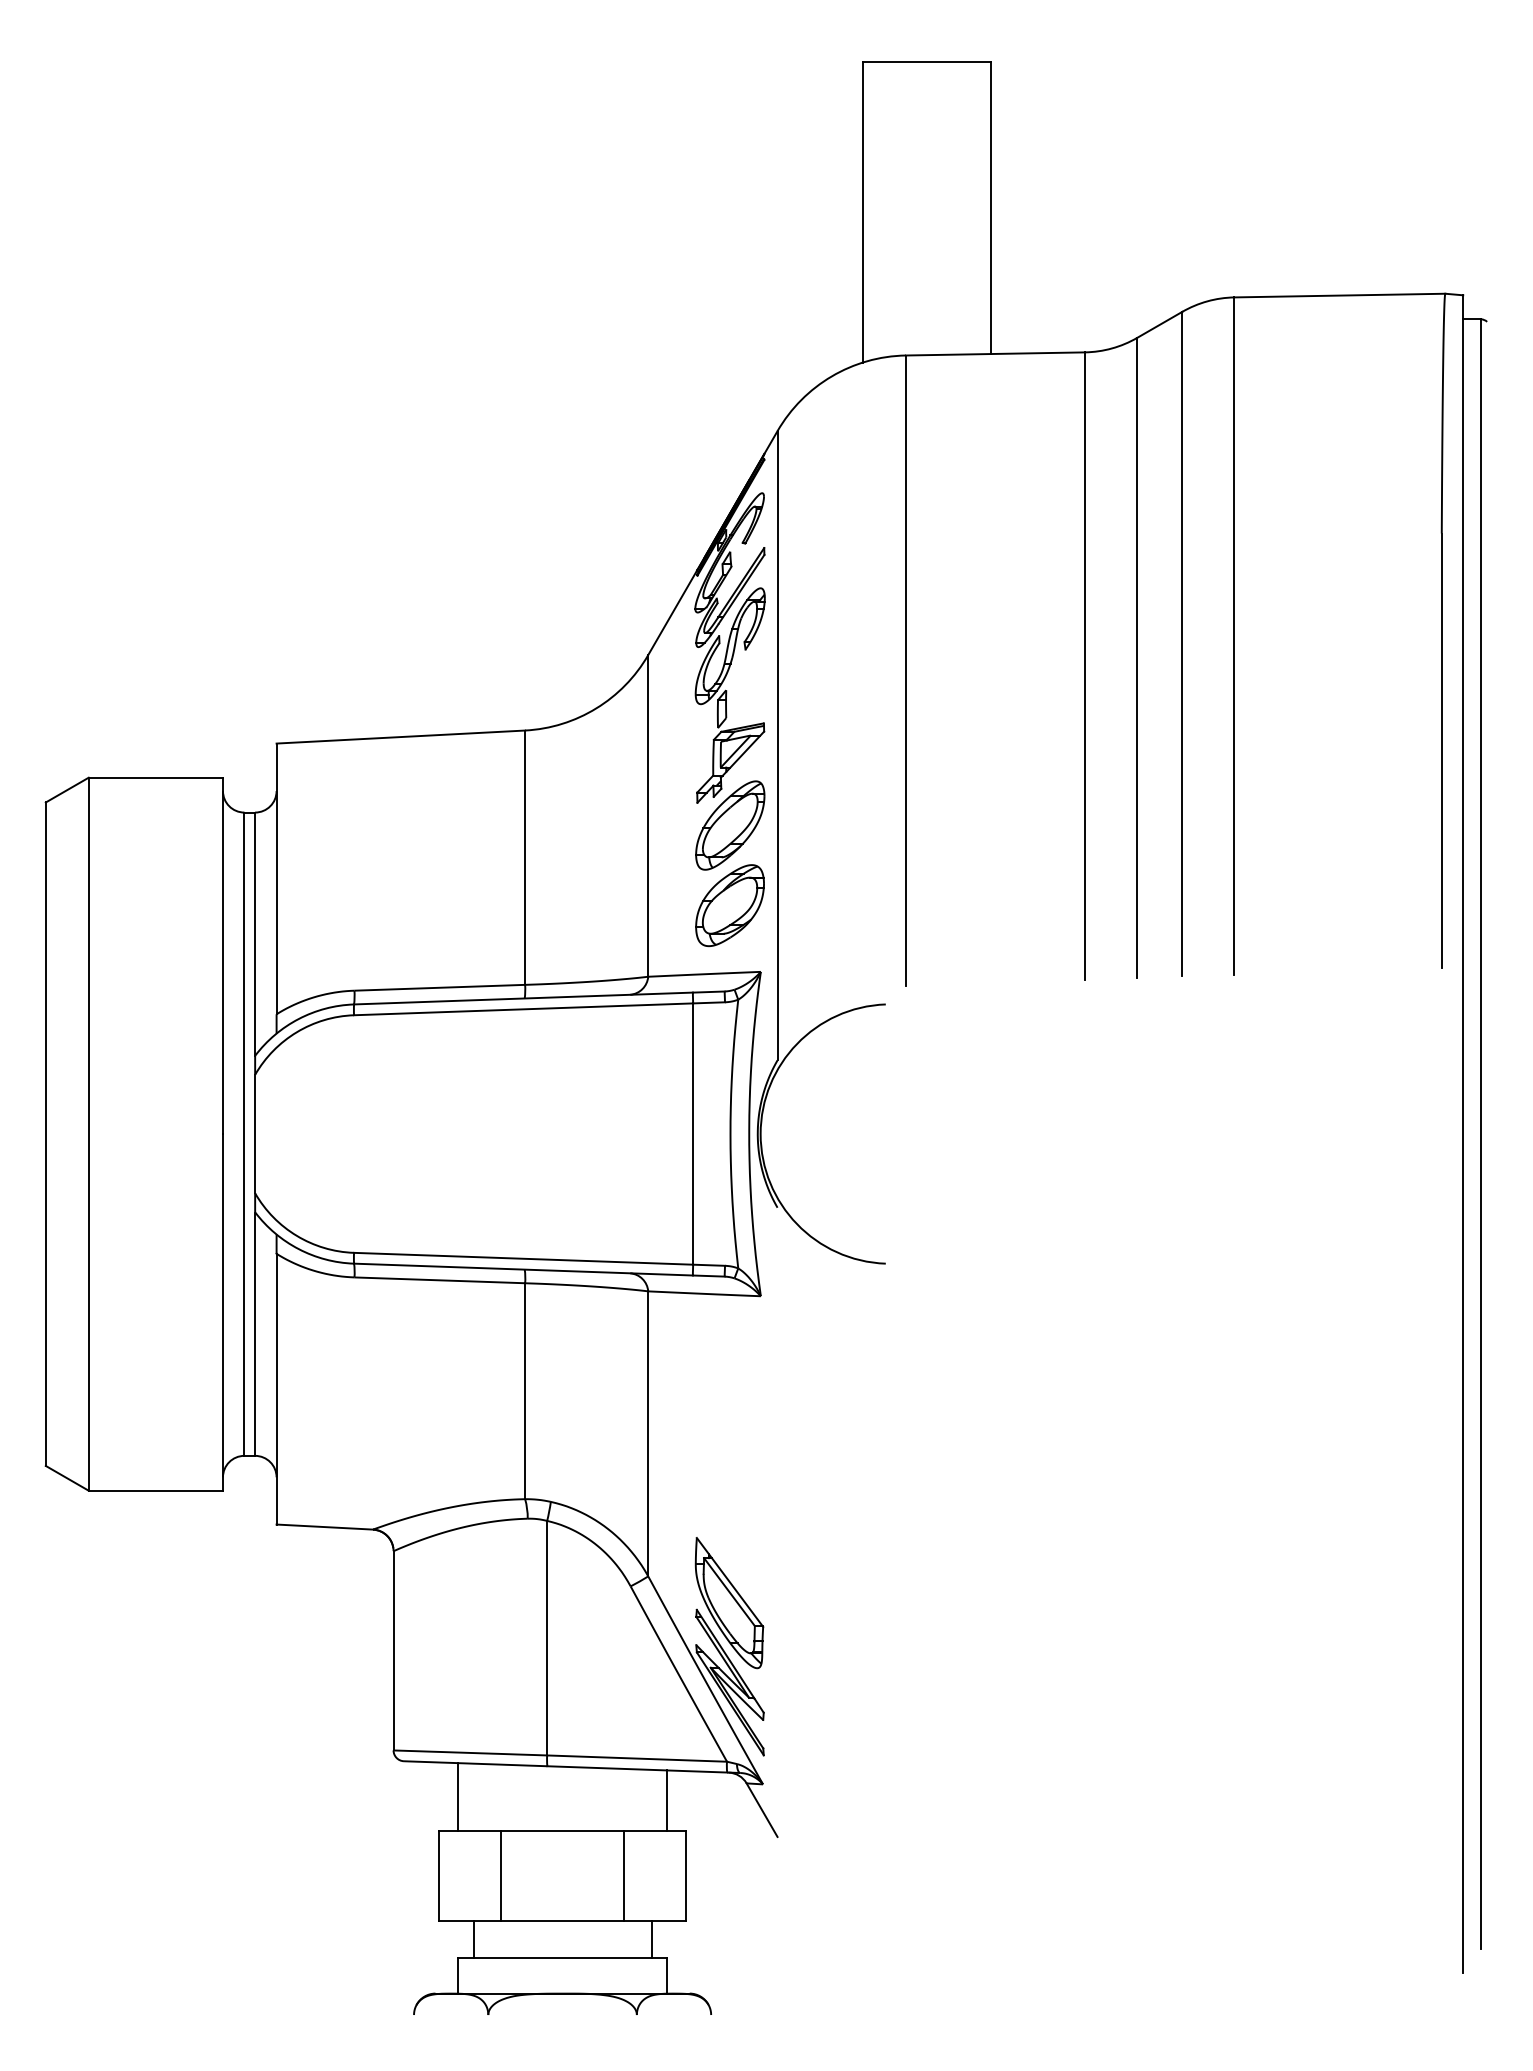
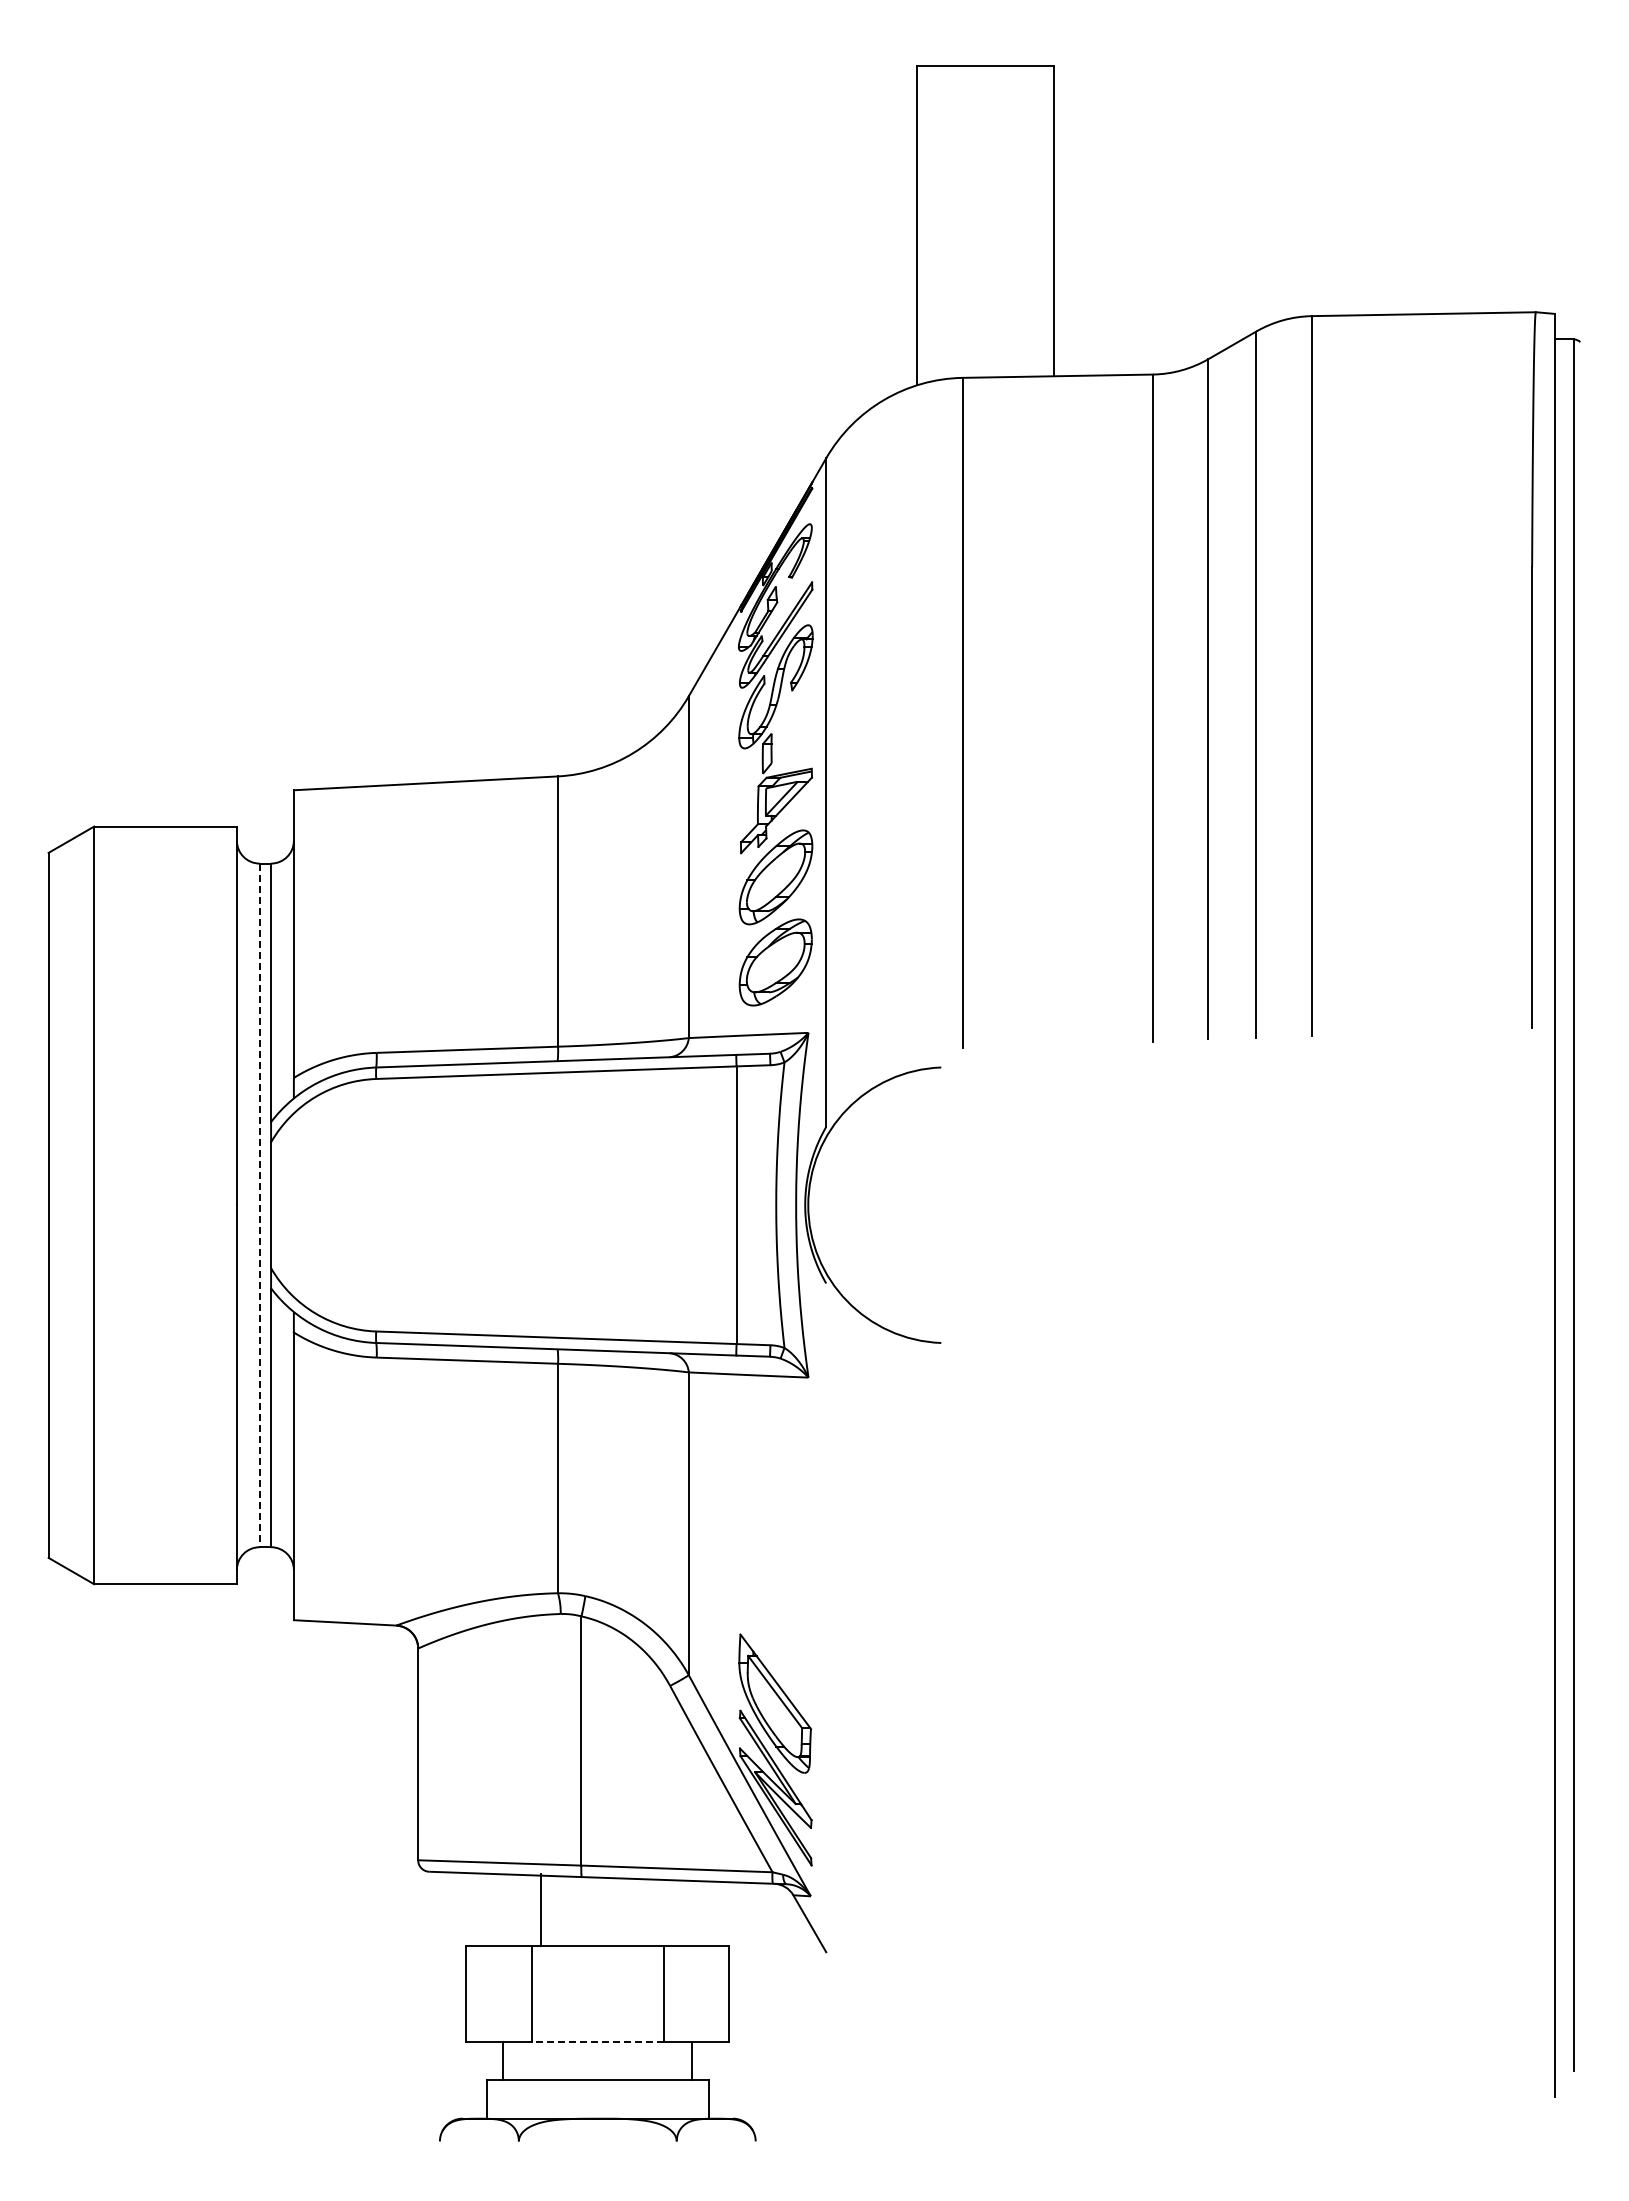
line: (244, 1134) -> (259, 1205), solid -> dashed
line: (457, 1796) -> (540, 1909), moved
line: (666, 1800) -> (708, 1913), removed
line: (562, 1920) -> (597, 2041), solid -> dashed

